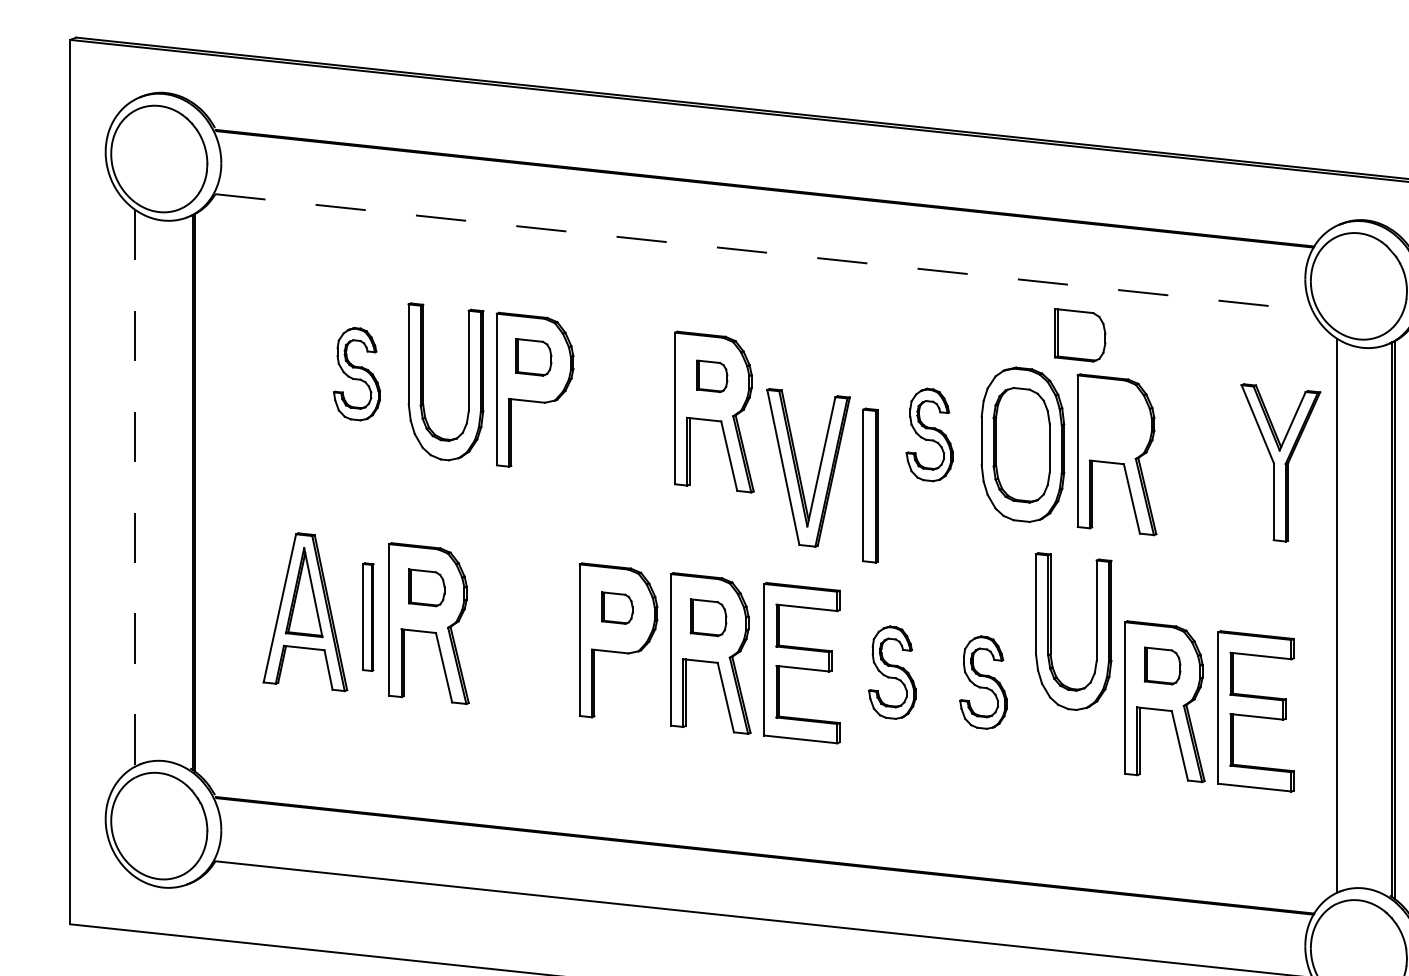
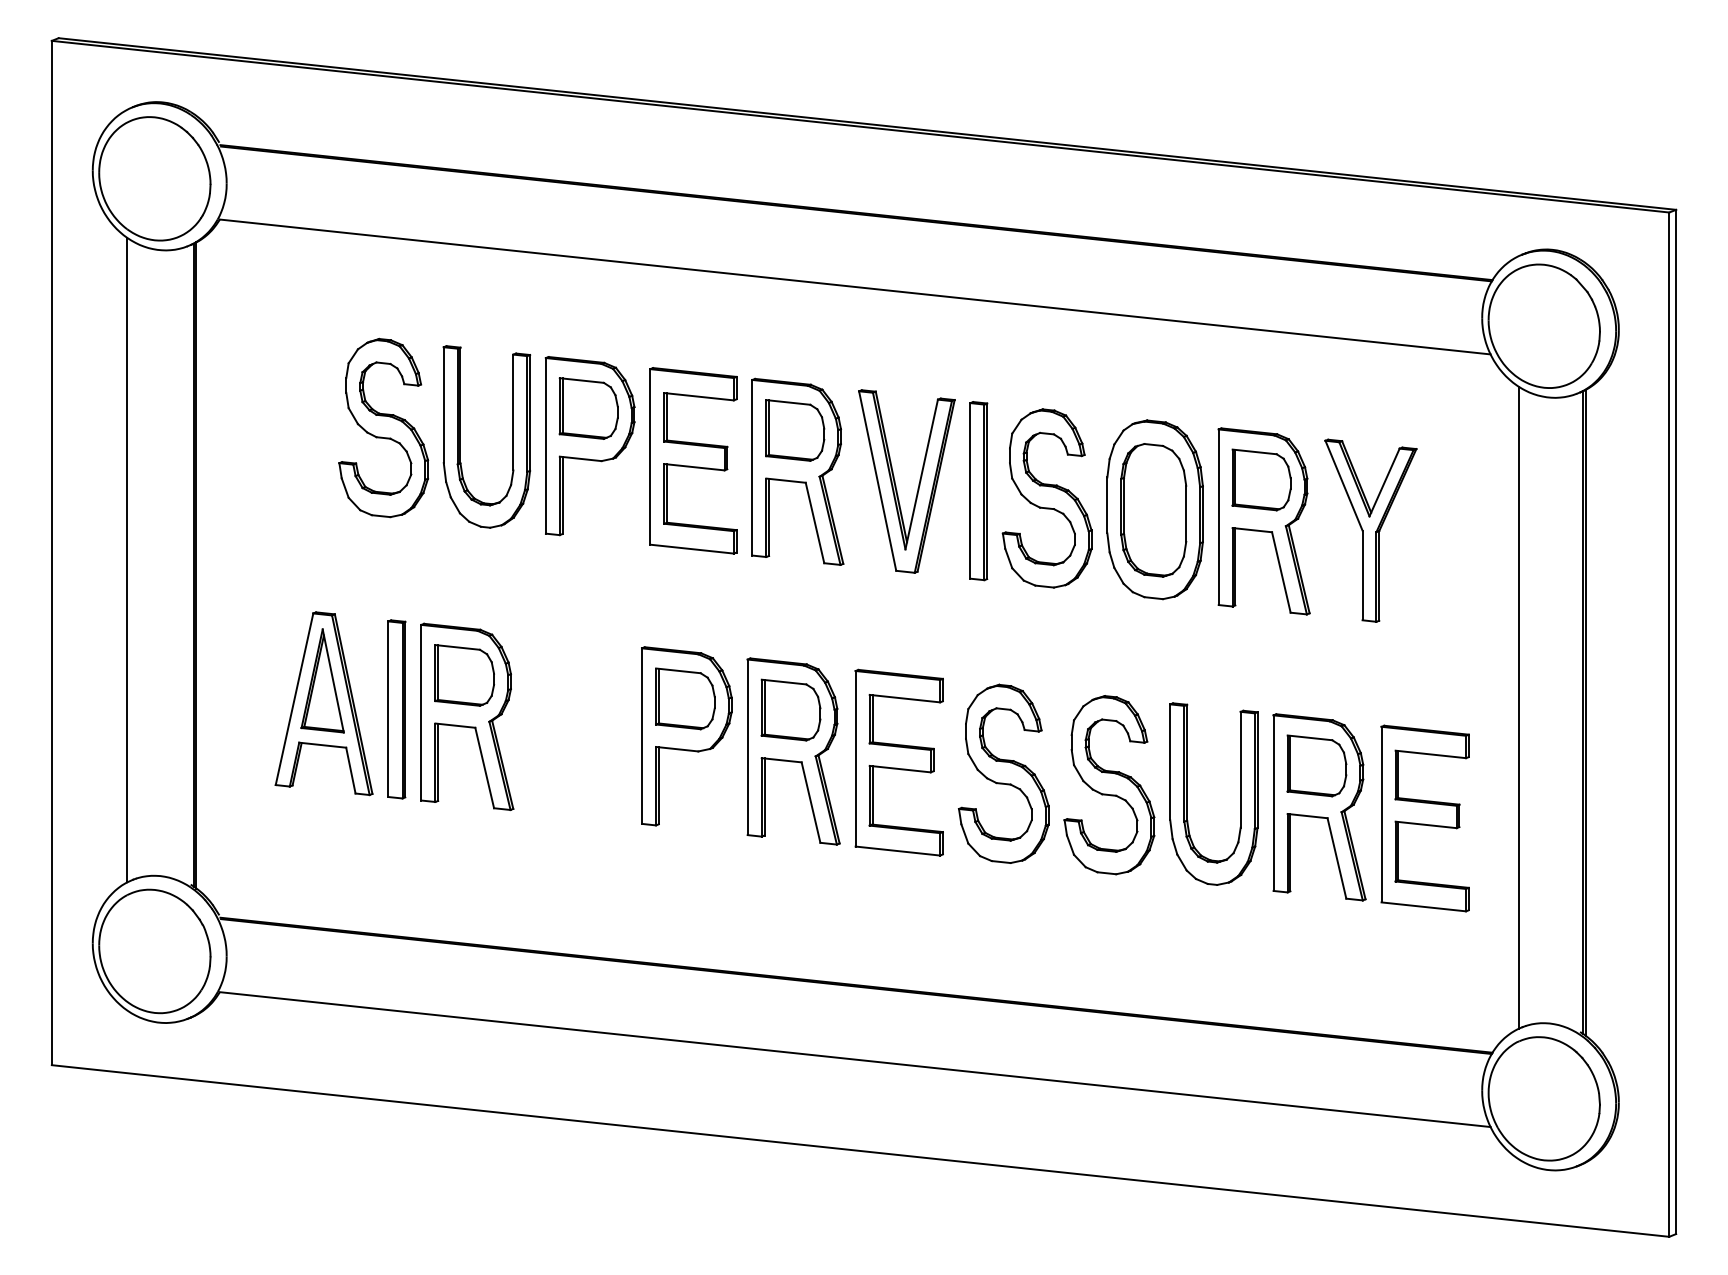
line: (764, 252) -> (855, 287), dashed -> solid
part: (1080, 334) -> (1261, 479), moved
part: (533, 357) -> (588, 408), size x1.43
part: (356, 373) -> (383, 427), size x1.67
part: (712, 376) -> (795, 430), size x1.67
part: (624, 402) -> (693, 460), added
part: (929, 435) -> (1046, 498), size x1.67
part: (1280, 462) -> (1370, 530), moved
part: (799, 471) -> (896, 485), moved
part: (870, 485) -> (978, 491), moved
line: (135, 488) -> (127, 560), dashed -> solid
part: (426, 587) -> (464, 675), size x1.43
part: (617, 607) -> (685, 698), size x1.67
part: (367, 617) -> (396, 709), size x1.43
part: (708, 617) -> (790, 709), size x1.43
part: (1050, 631) -> (1187, 793), moved
part: (1162, 665) -> (1316, 765), size x1.43
part: (892, 672) -> (1003, 773), size x1.67
part: (983, 682) -> (1109, 785), size x1.67

